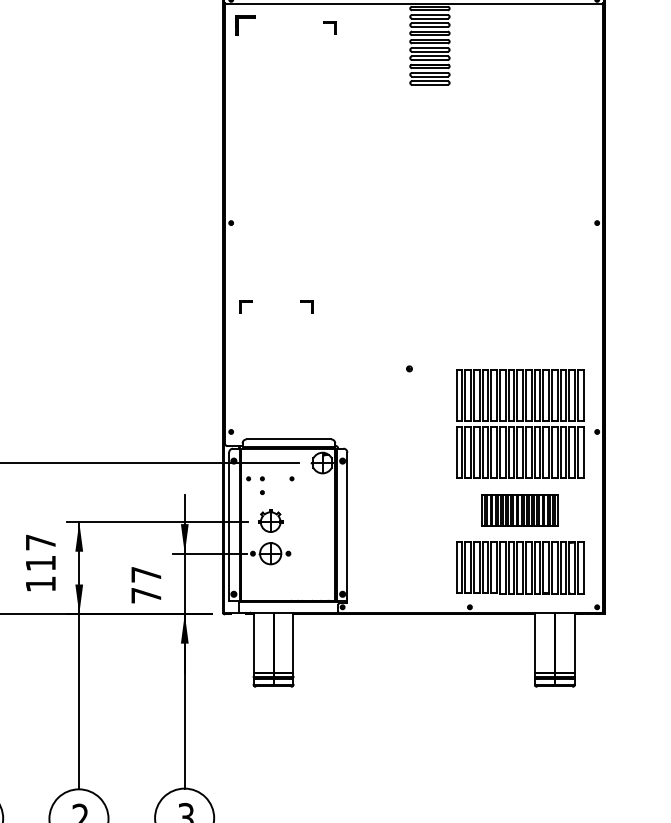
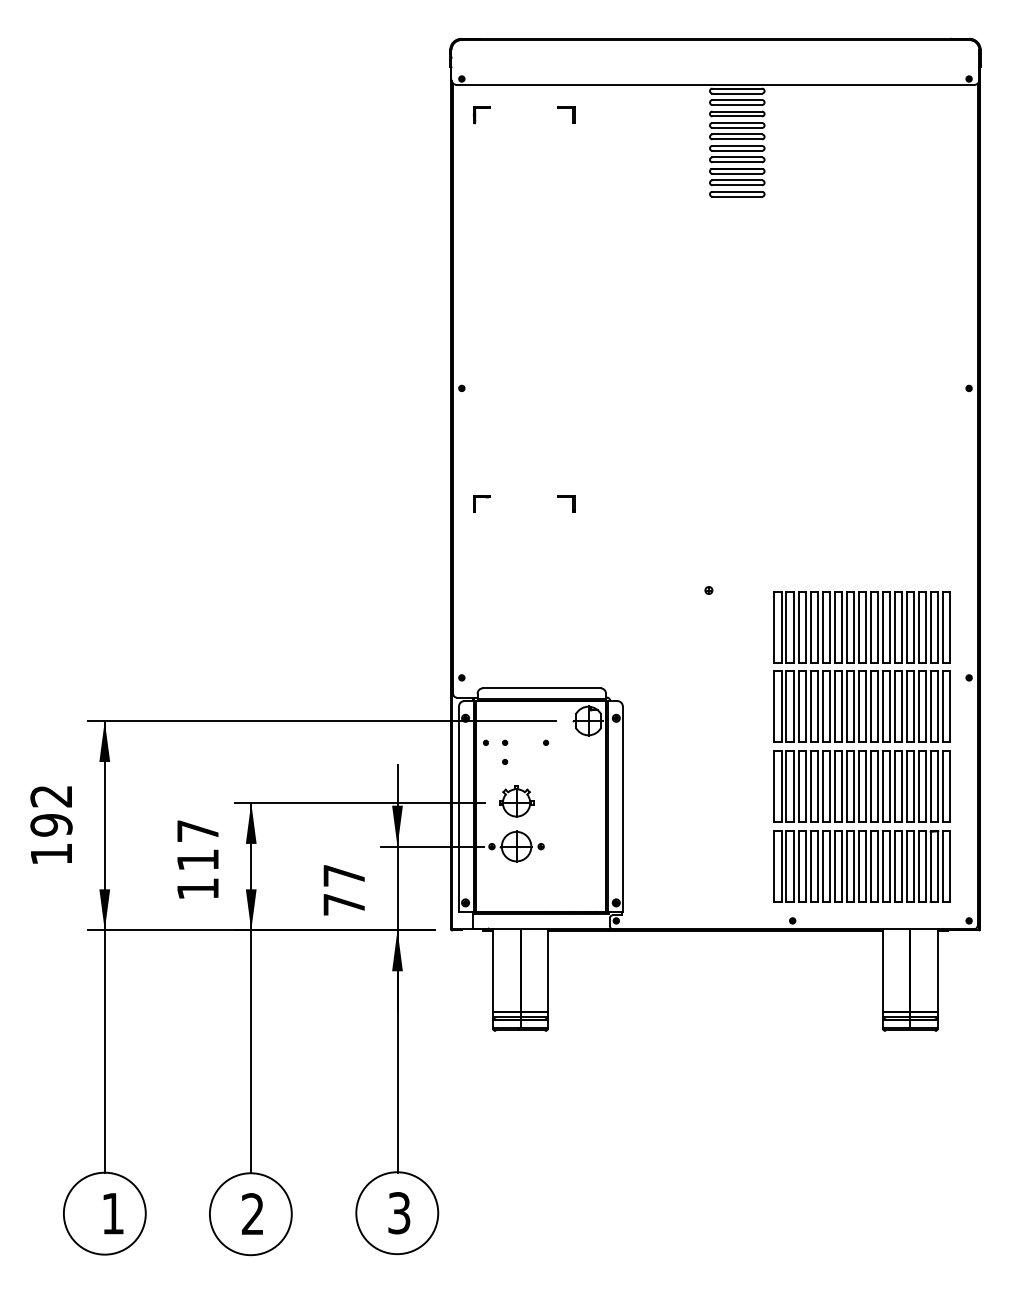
part: (245, 26) -> (481, 115), size x0.62
part: (329, 27) -> (566, 114), moved
part: (519, 510) -> (861, 786), size x1.67

